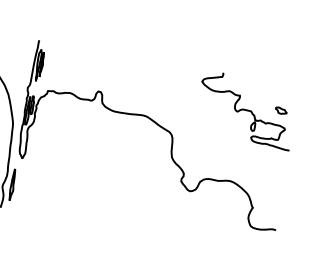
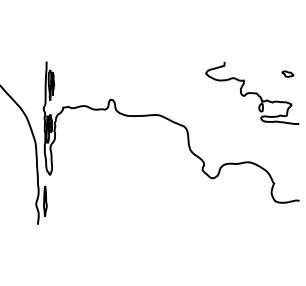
part: (280, 110) -> (287, 73), moved

